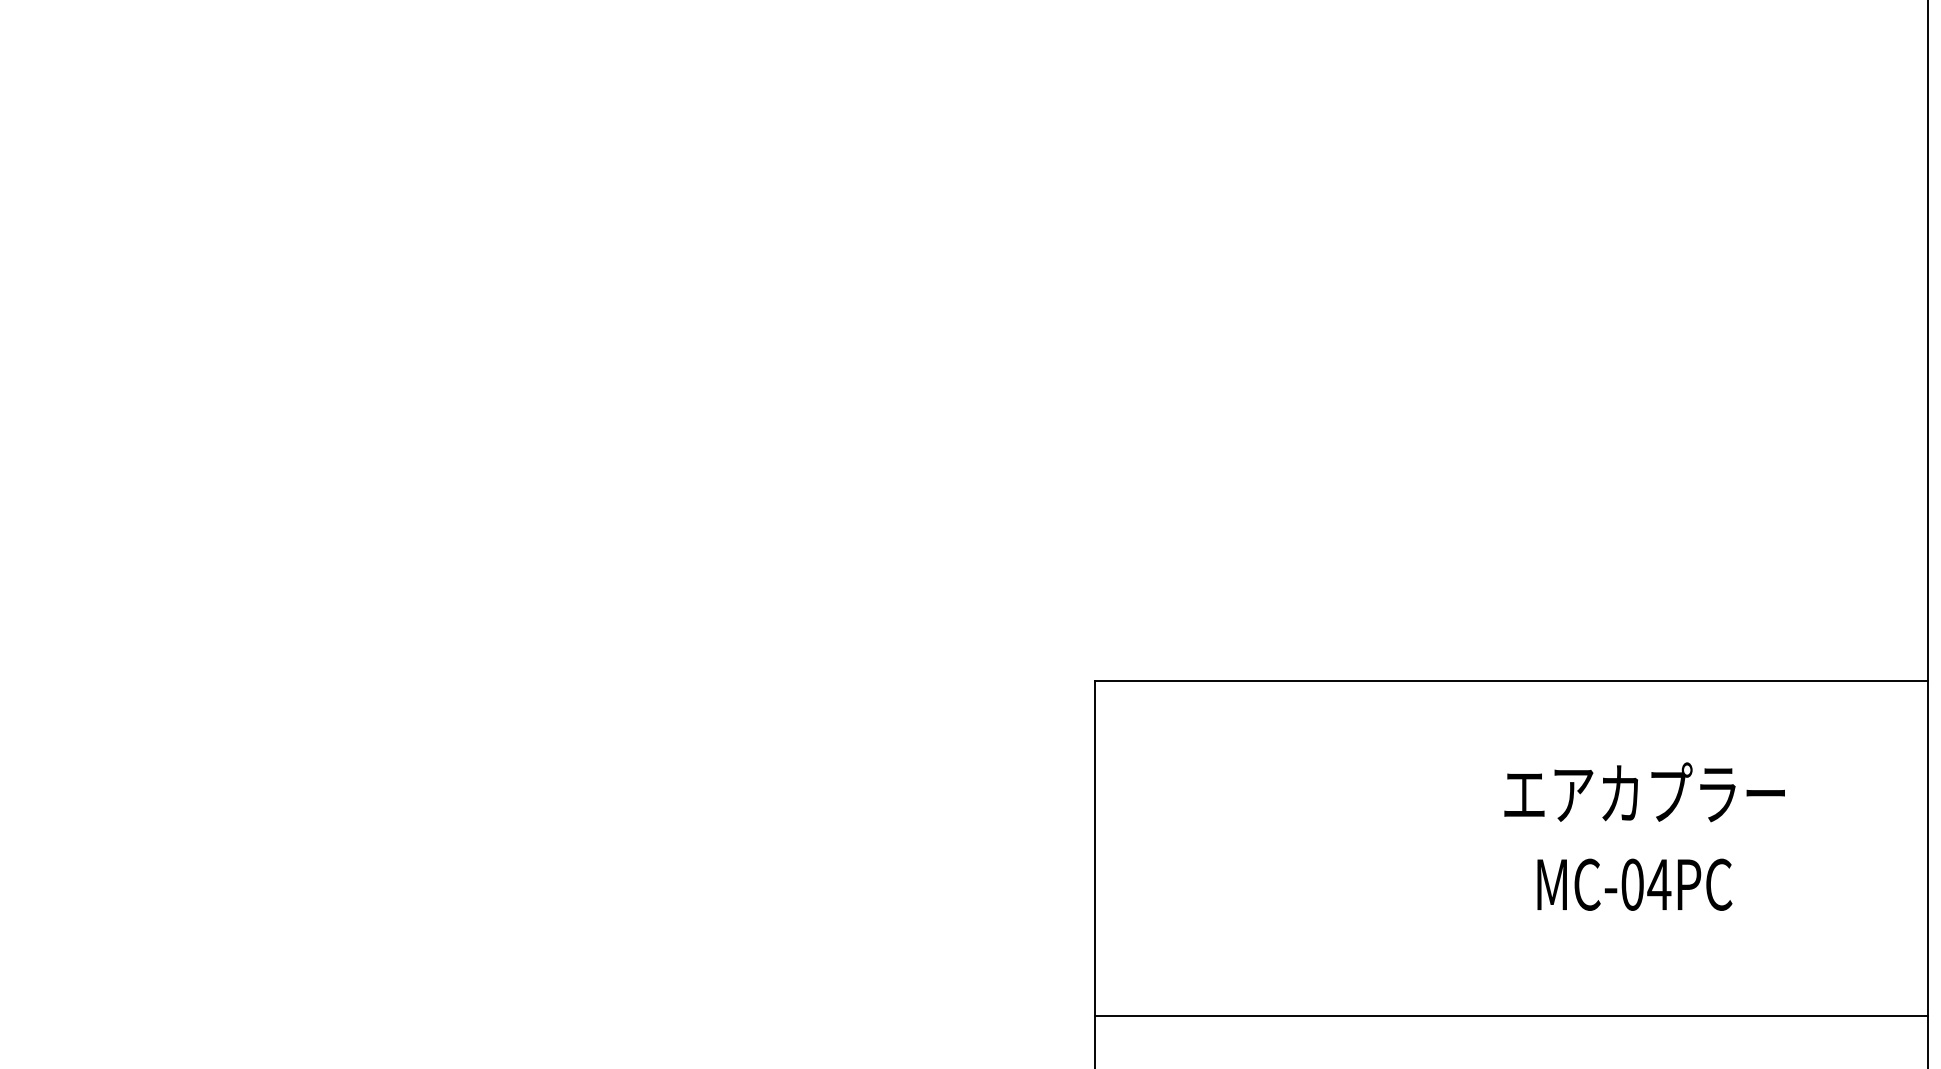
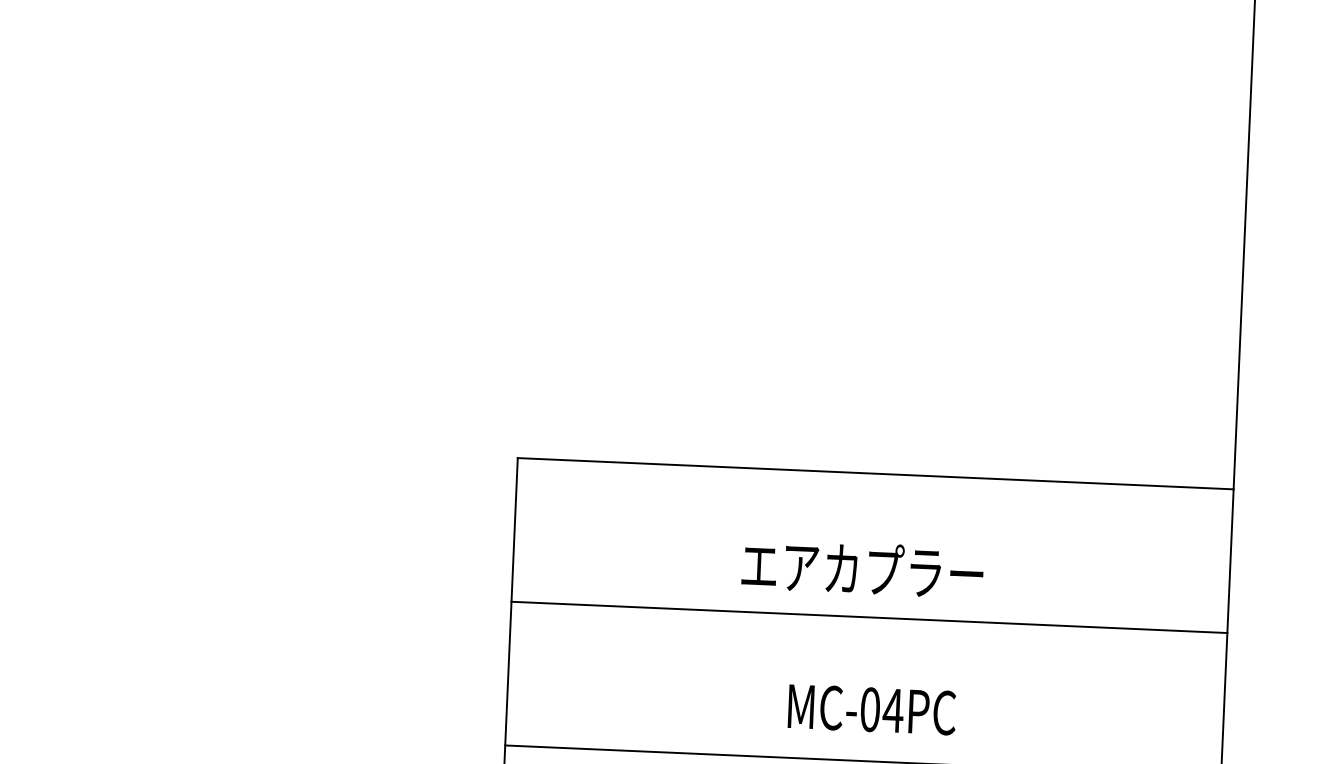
text: (1644, 792) -> (862, 568), moved
line: (1511, 848) -> (869, 617), added
text: (1634, 884) -> (871, 709), moved

